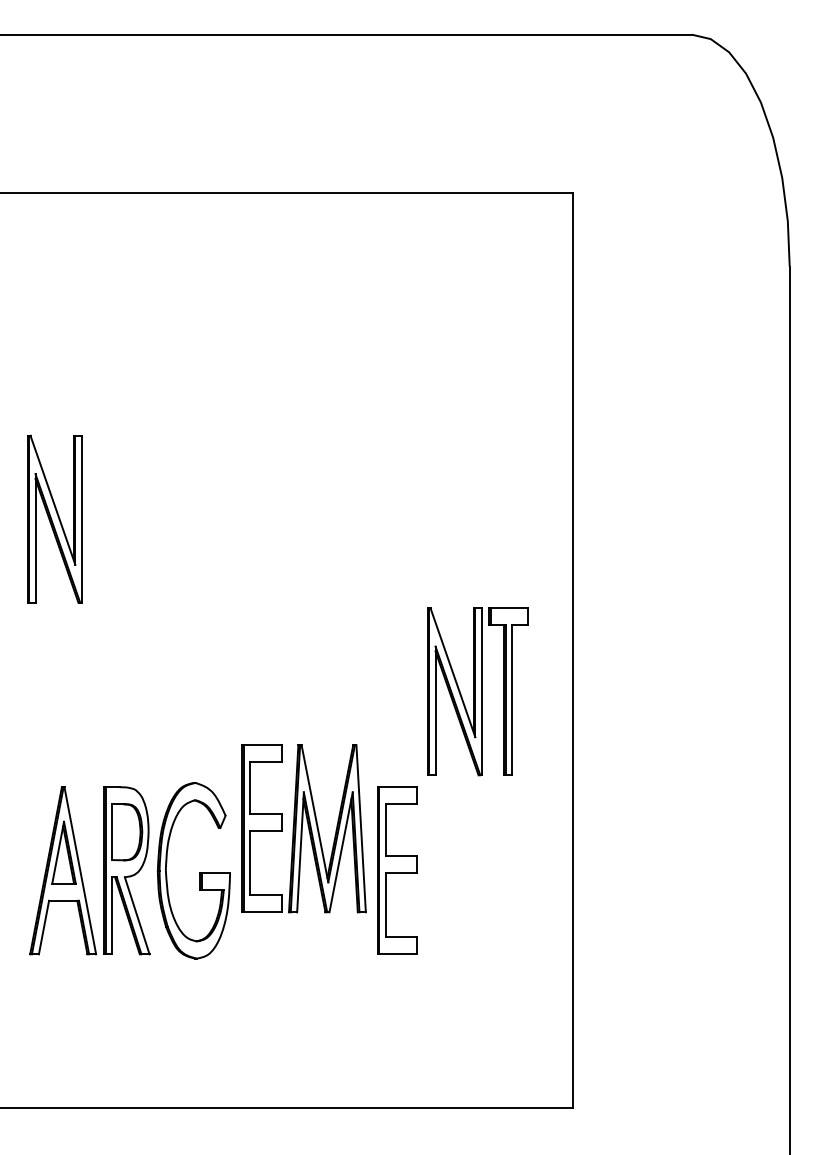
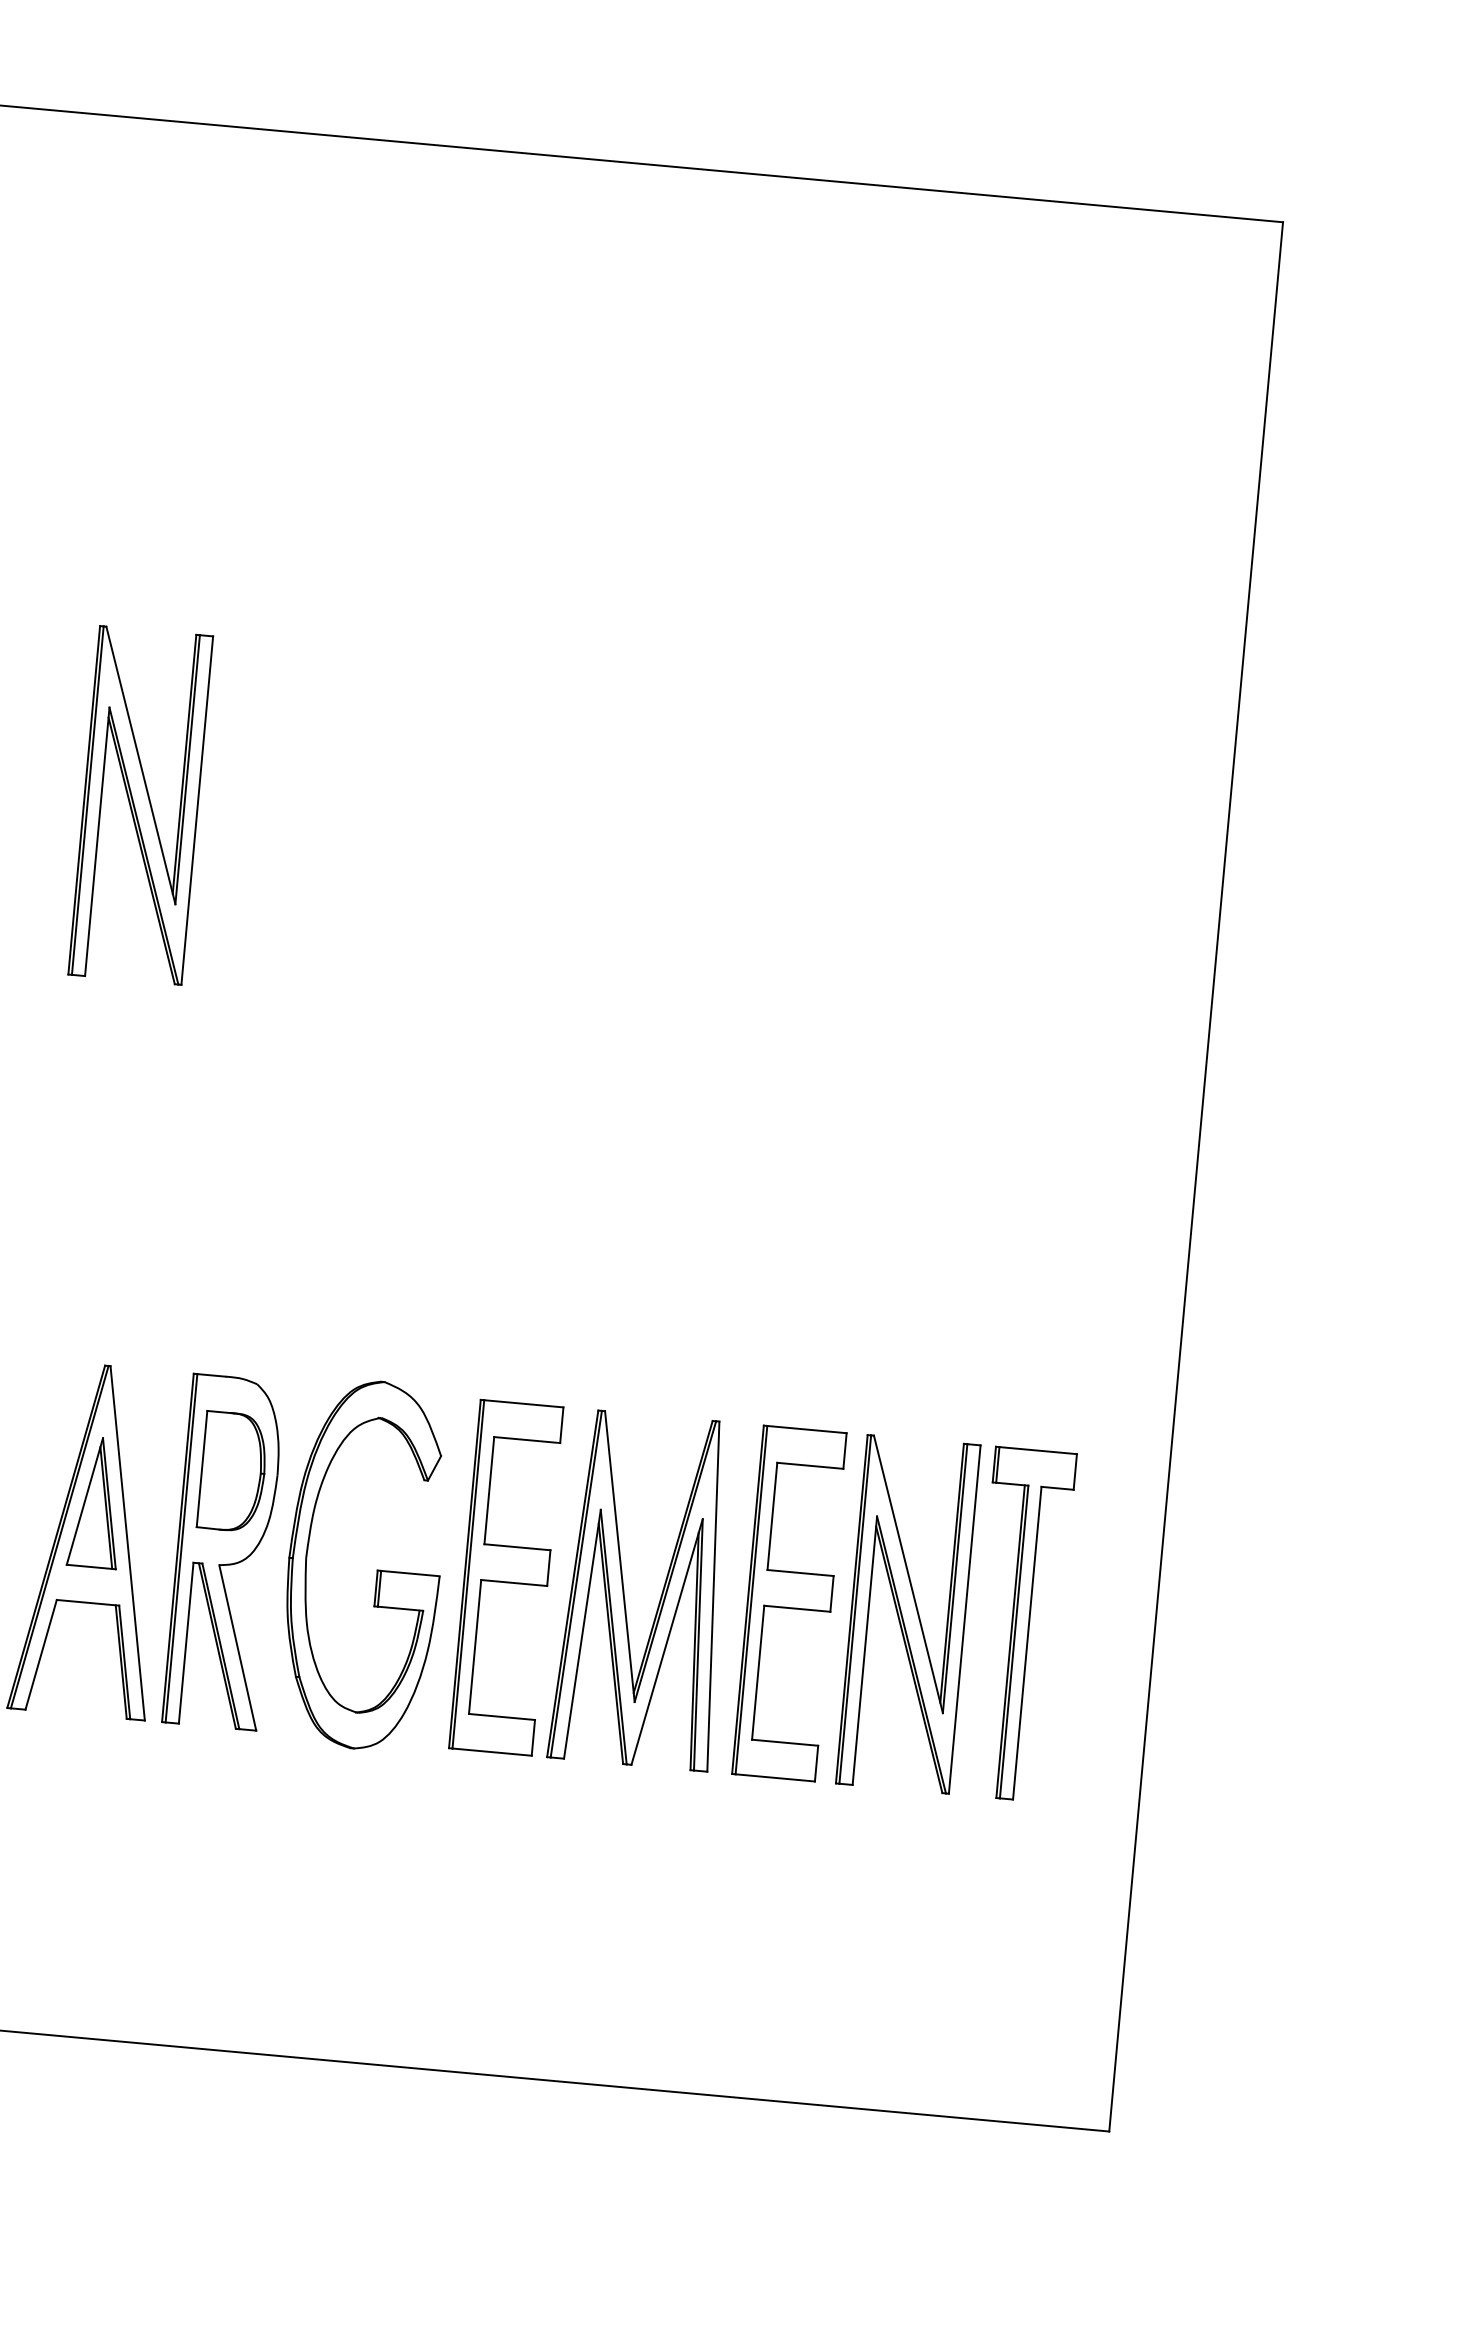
part: (477, 691) -> (956, 1618), moved
part: (303, 828) -> (593, 1585), moved

